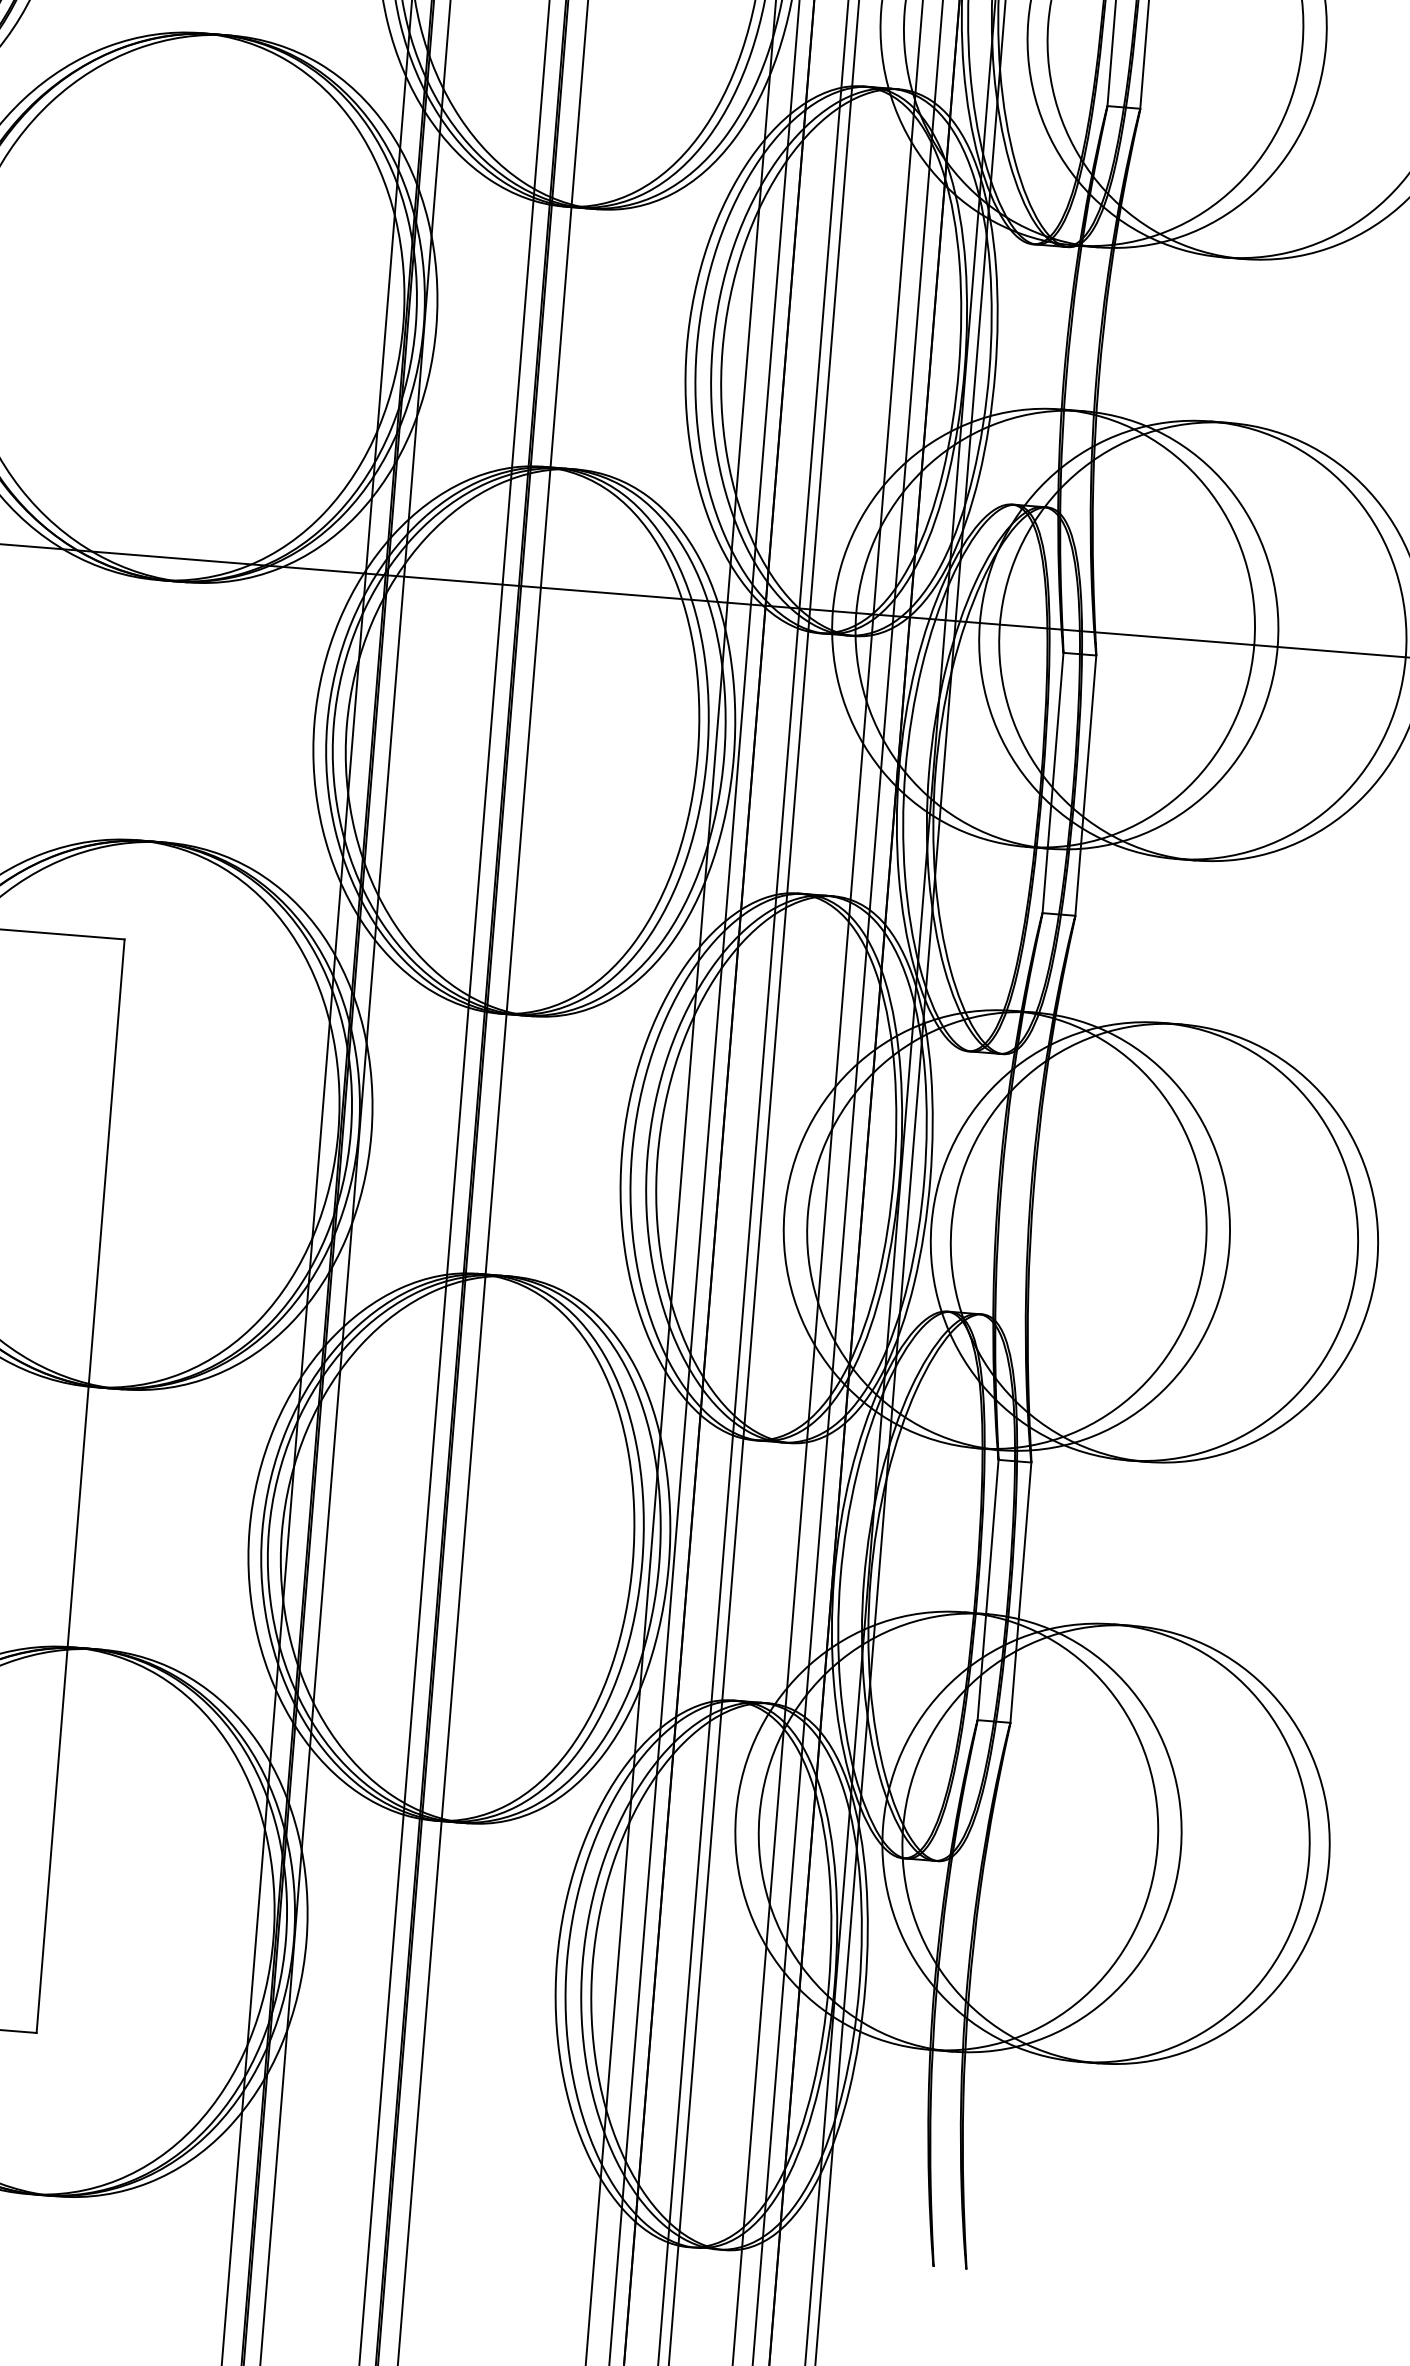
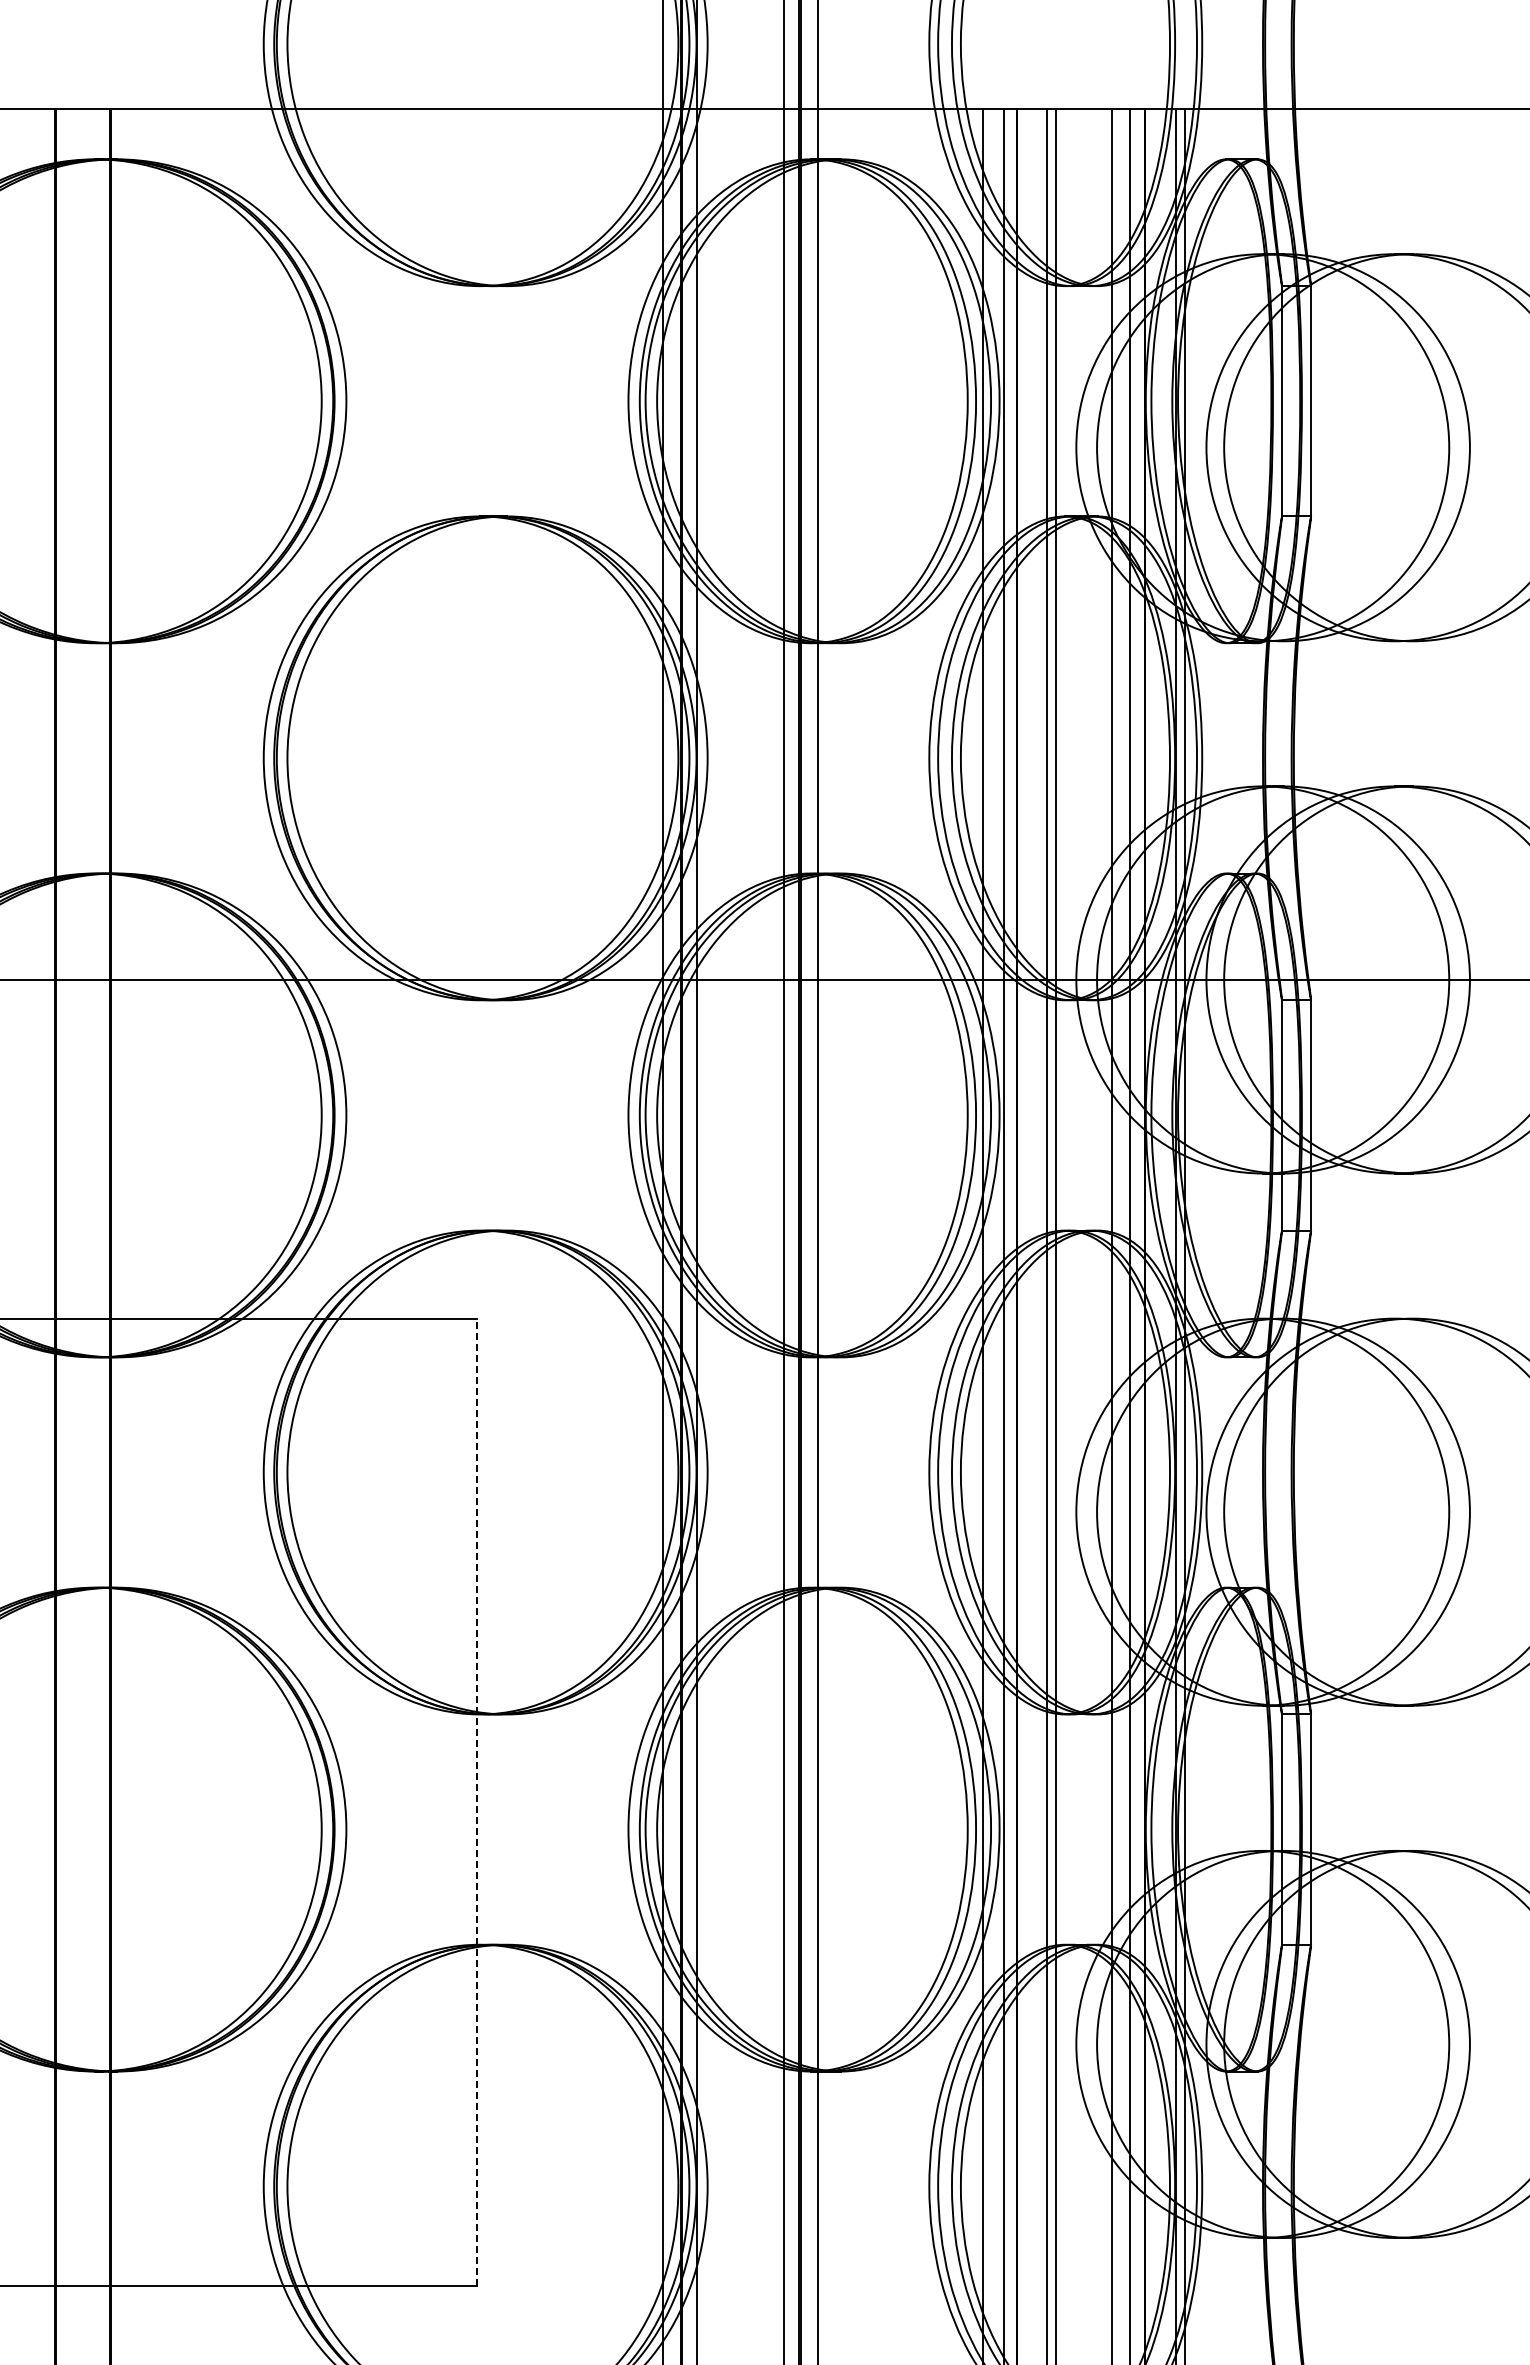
line: (80, 1486) -> (476, 1802), solid -> dashed

